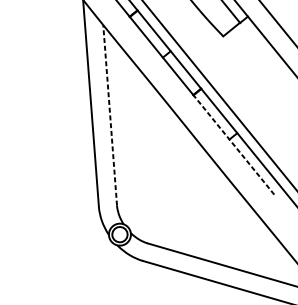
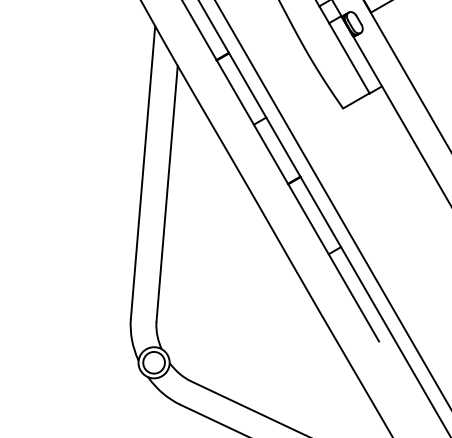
line: (110, 115) -> (167, 193), dashed -> solid
line: (233, 144) -> (333, 262), dashed -> solid

